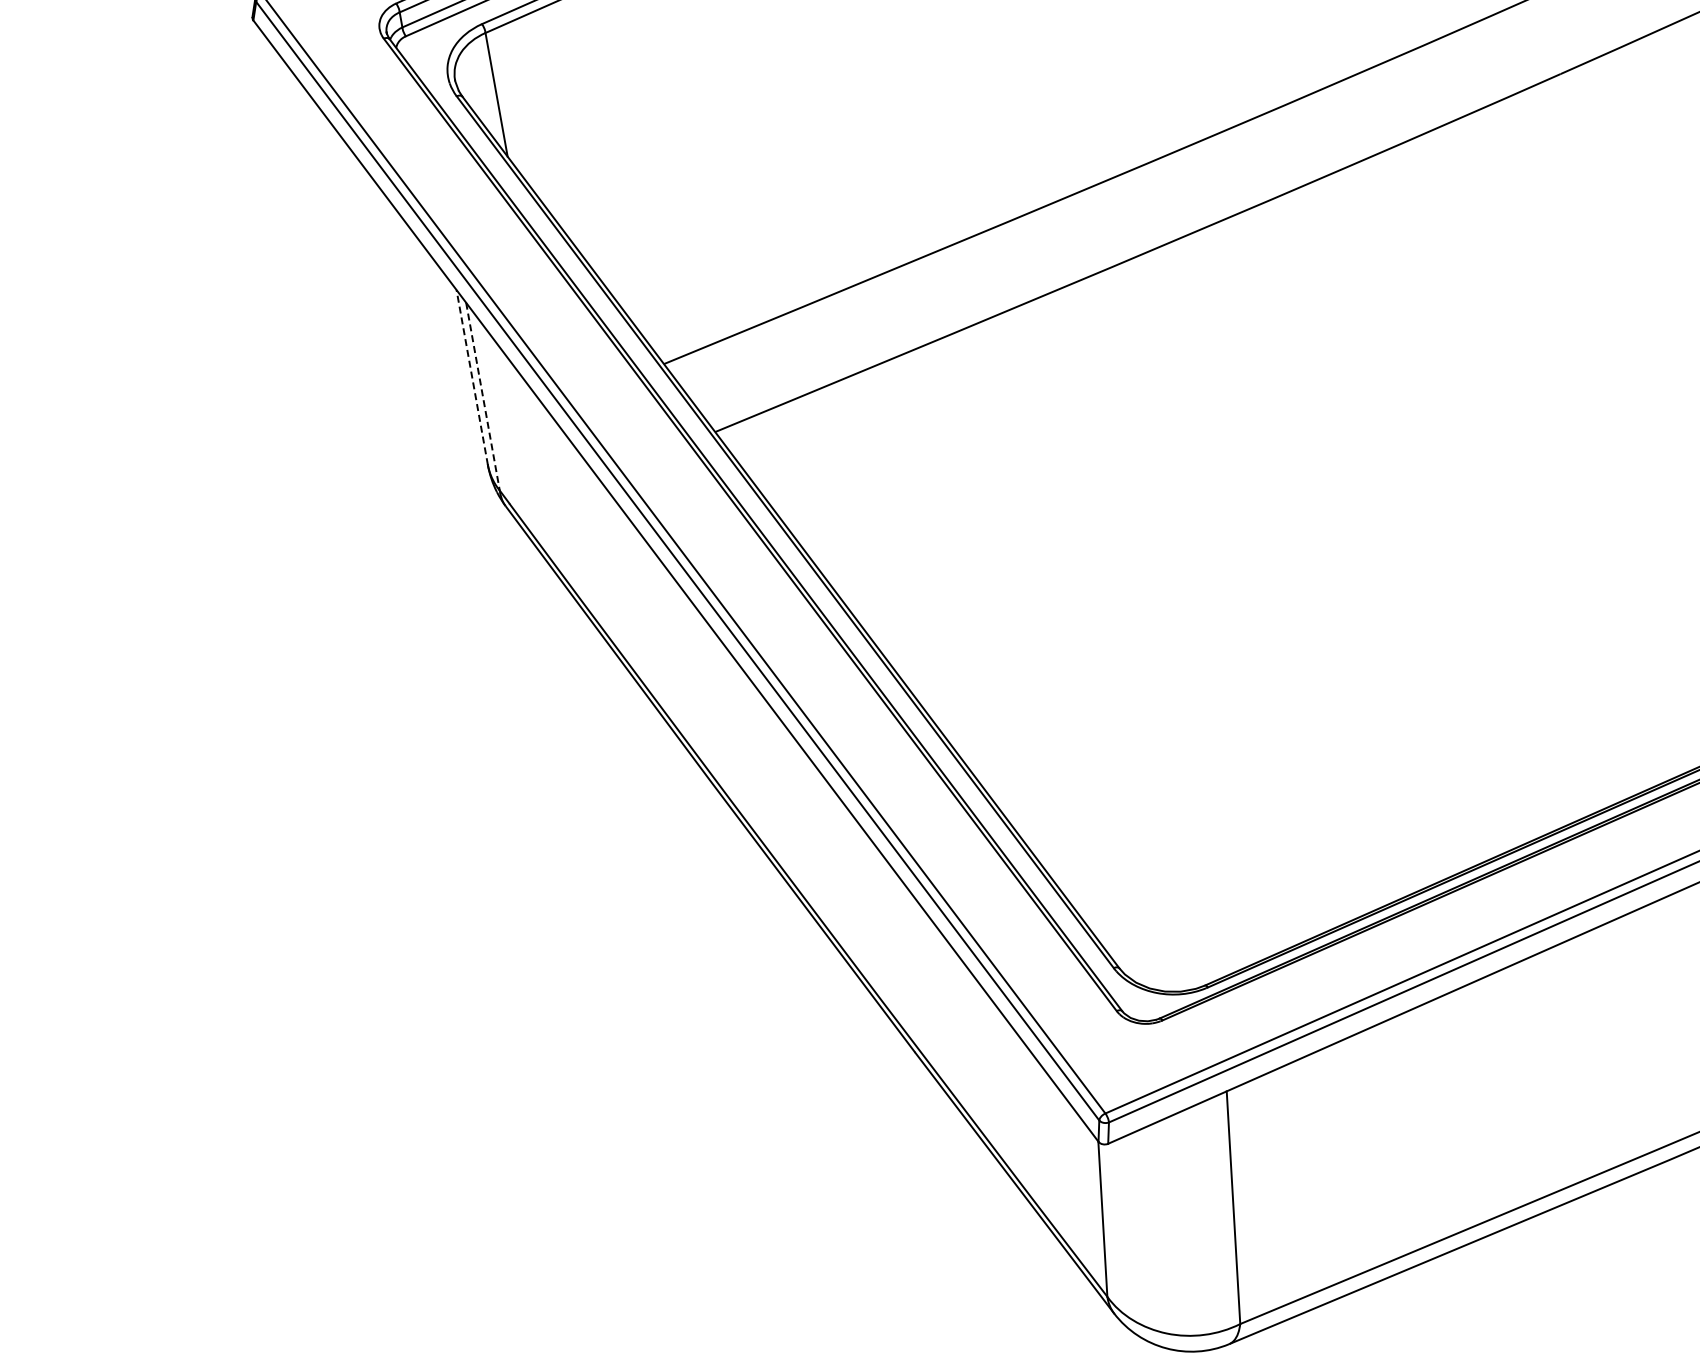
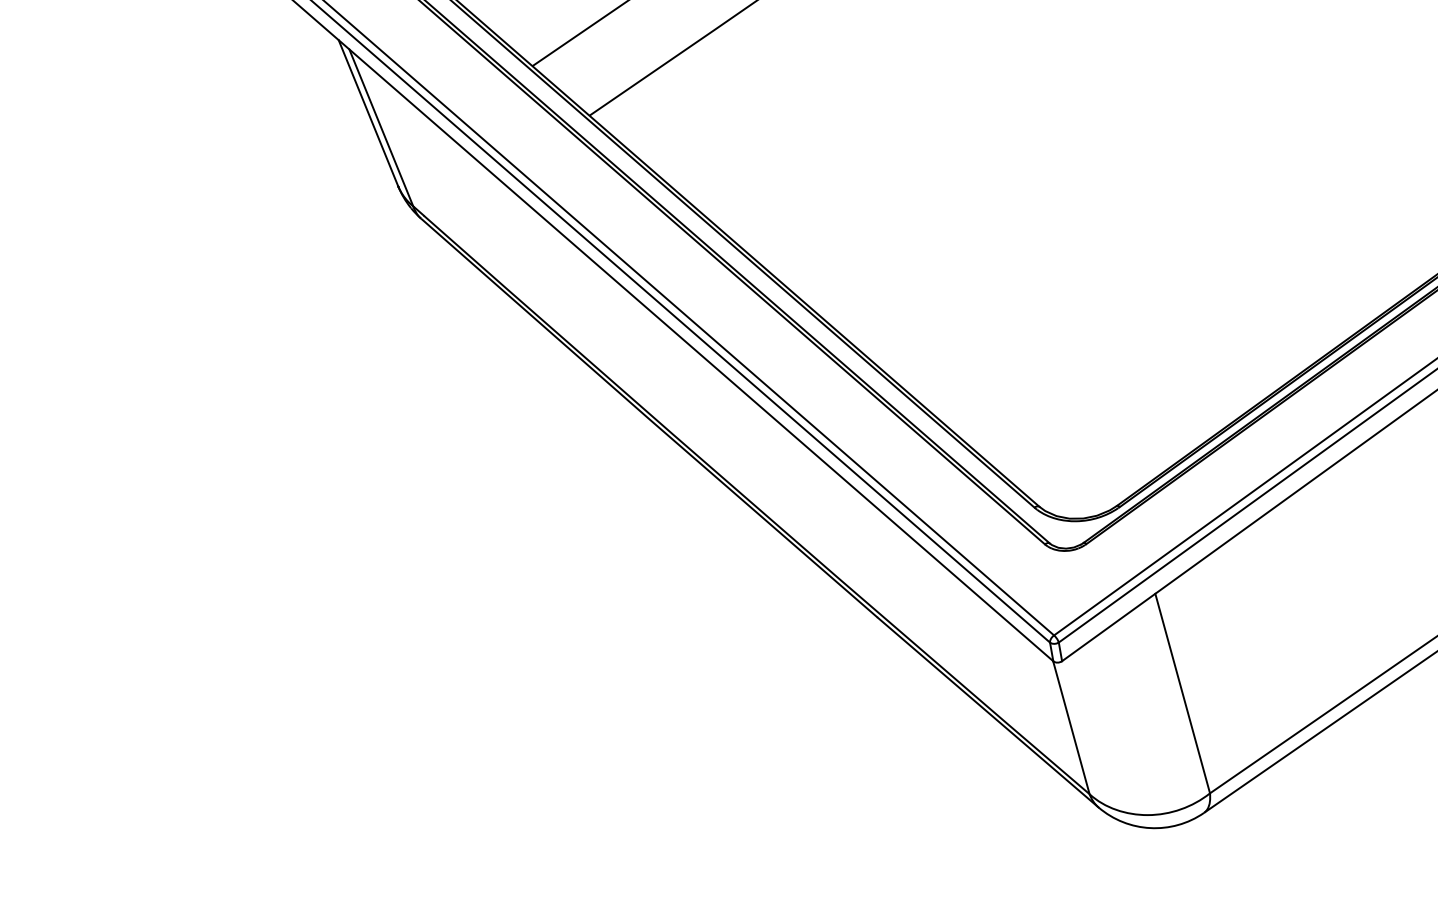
line: (472, 377) -> (368, 113), dashed -> solid
line: (483, 397) -> (381, 128), dashed -> solid

